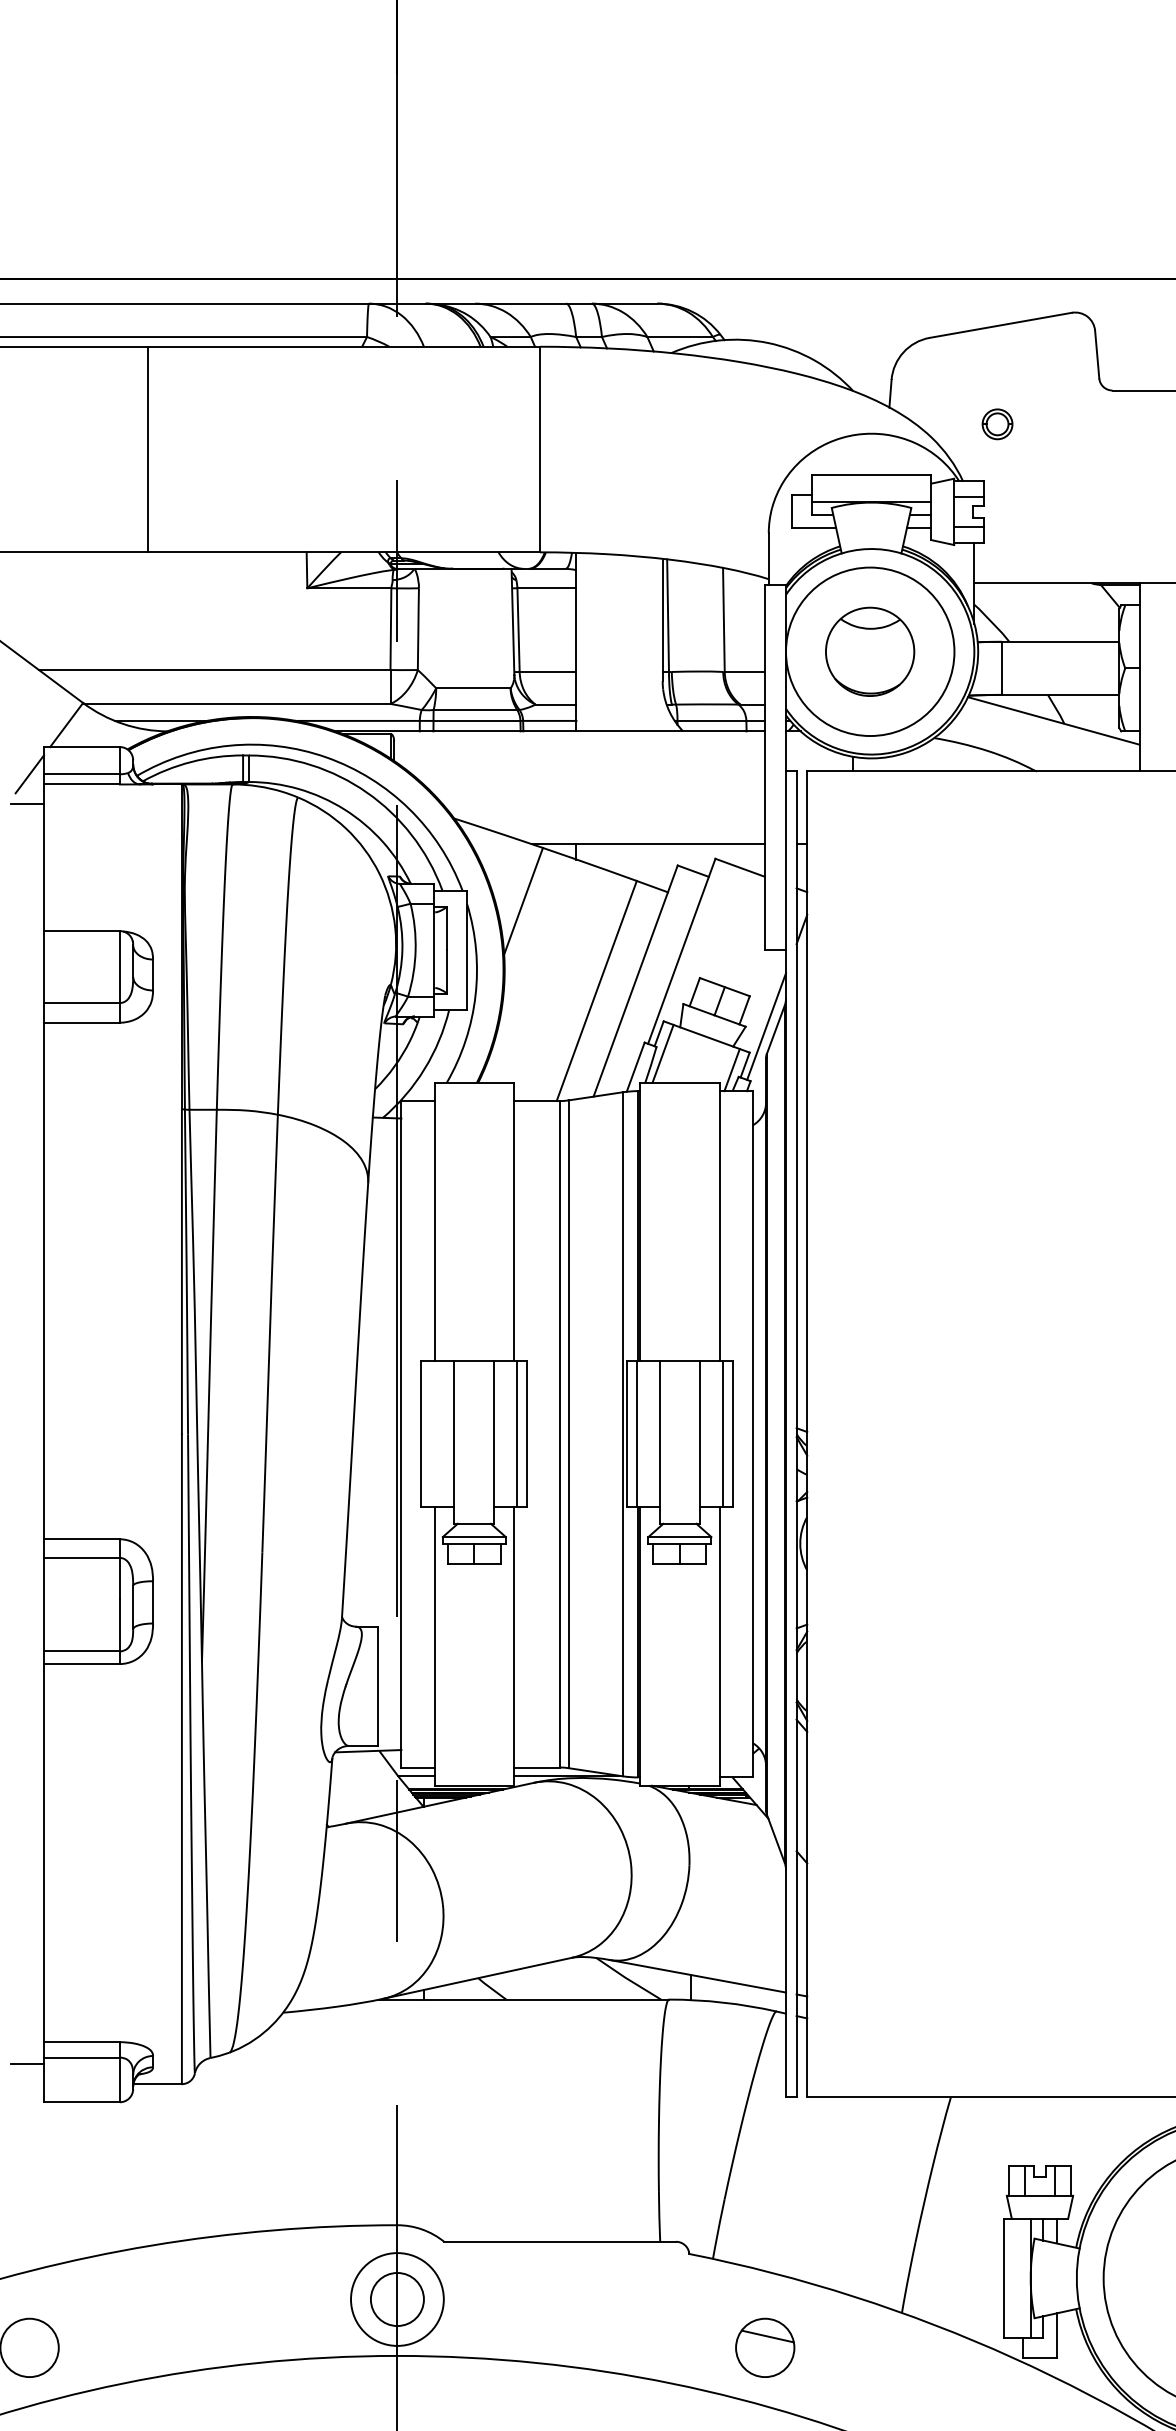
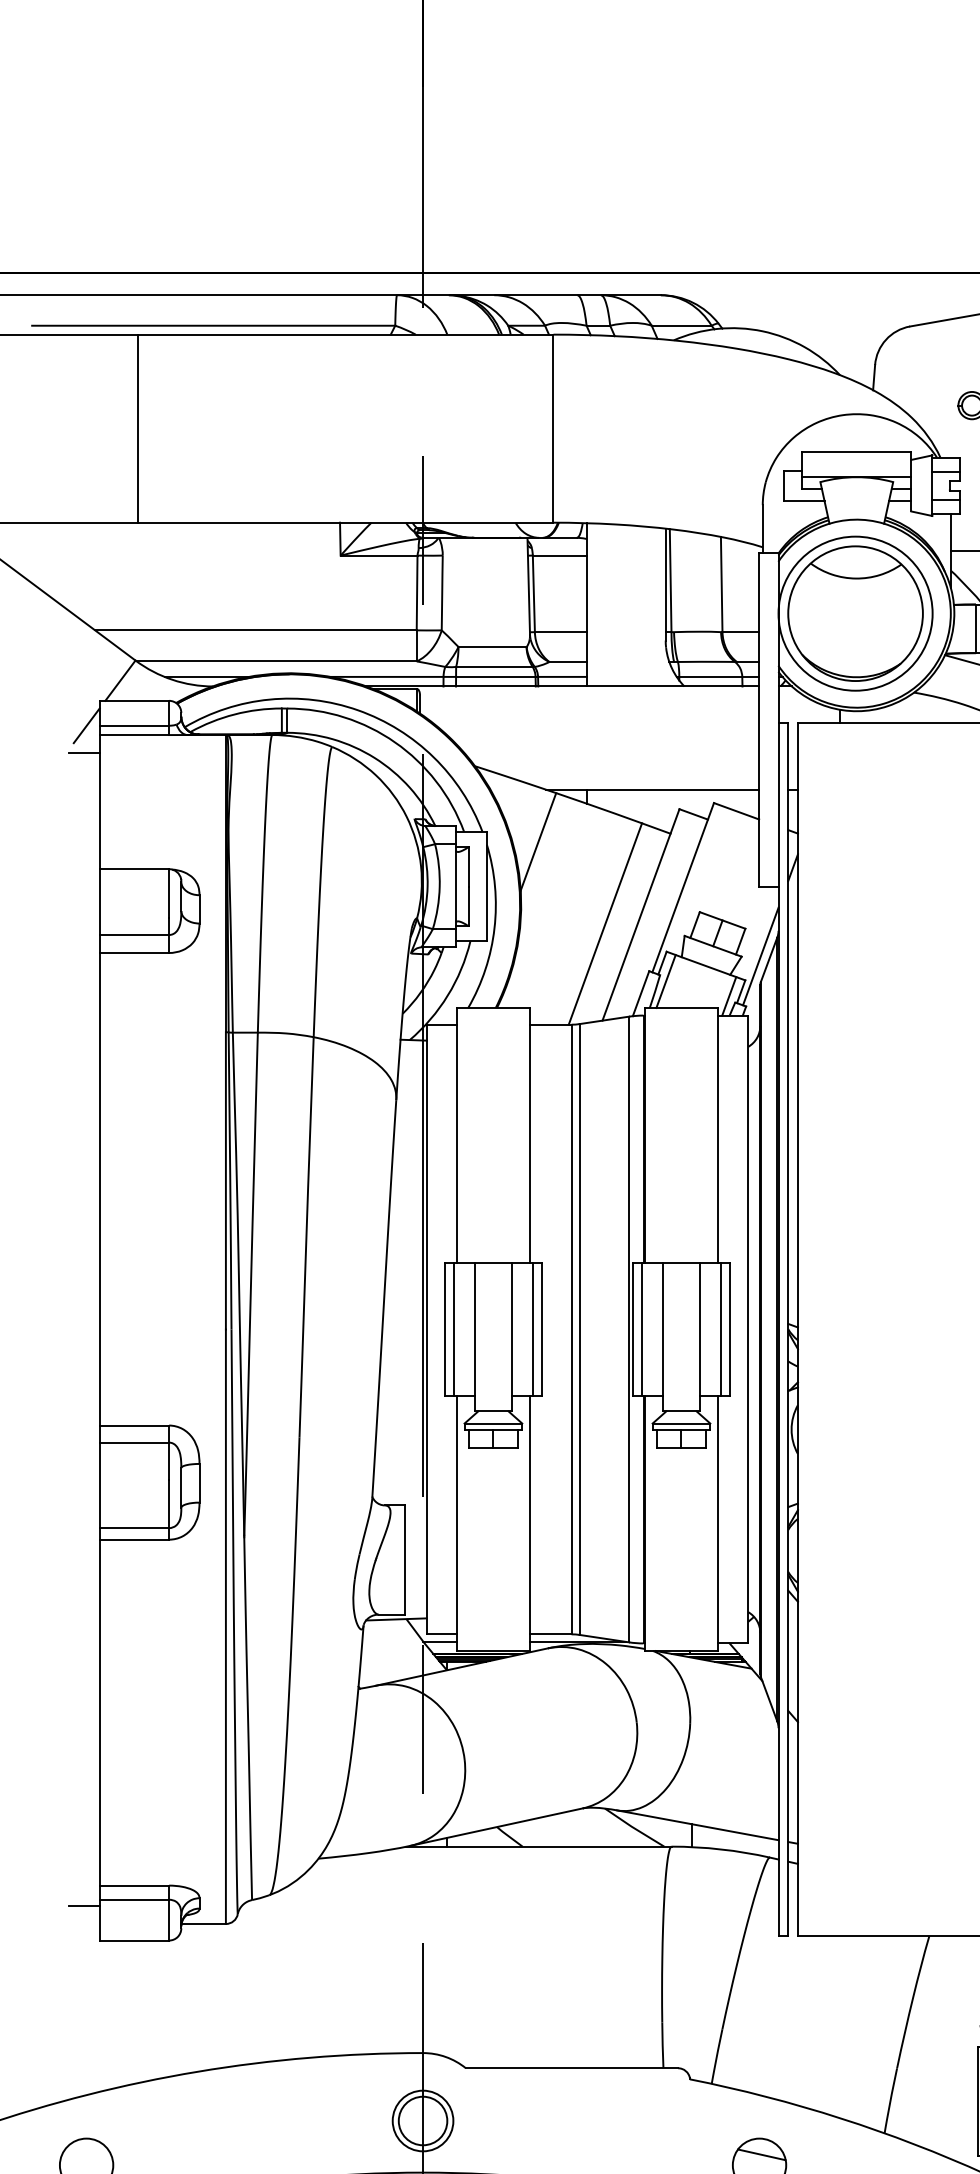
line: (147, 449) -> (137, 428), moved
part: (869, 651) -> (854, 613), size x1.67
line: (431, 1434) -> (454, 1329), added
circle: (397, 2299) -> (423, 2121), size x0.71

